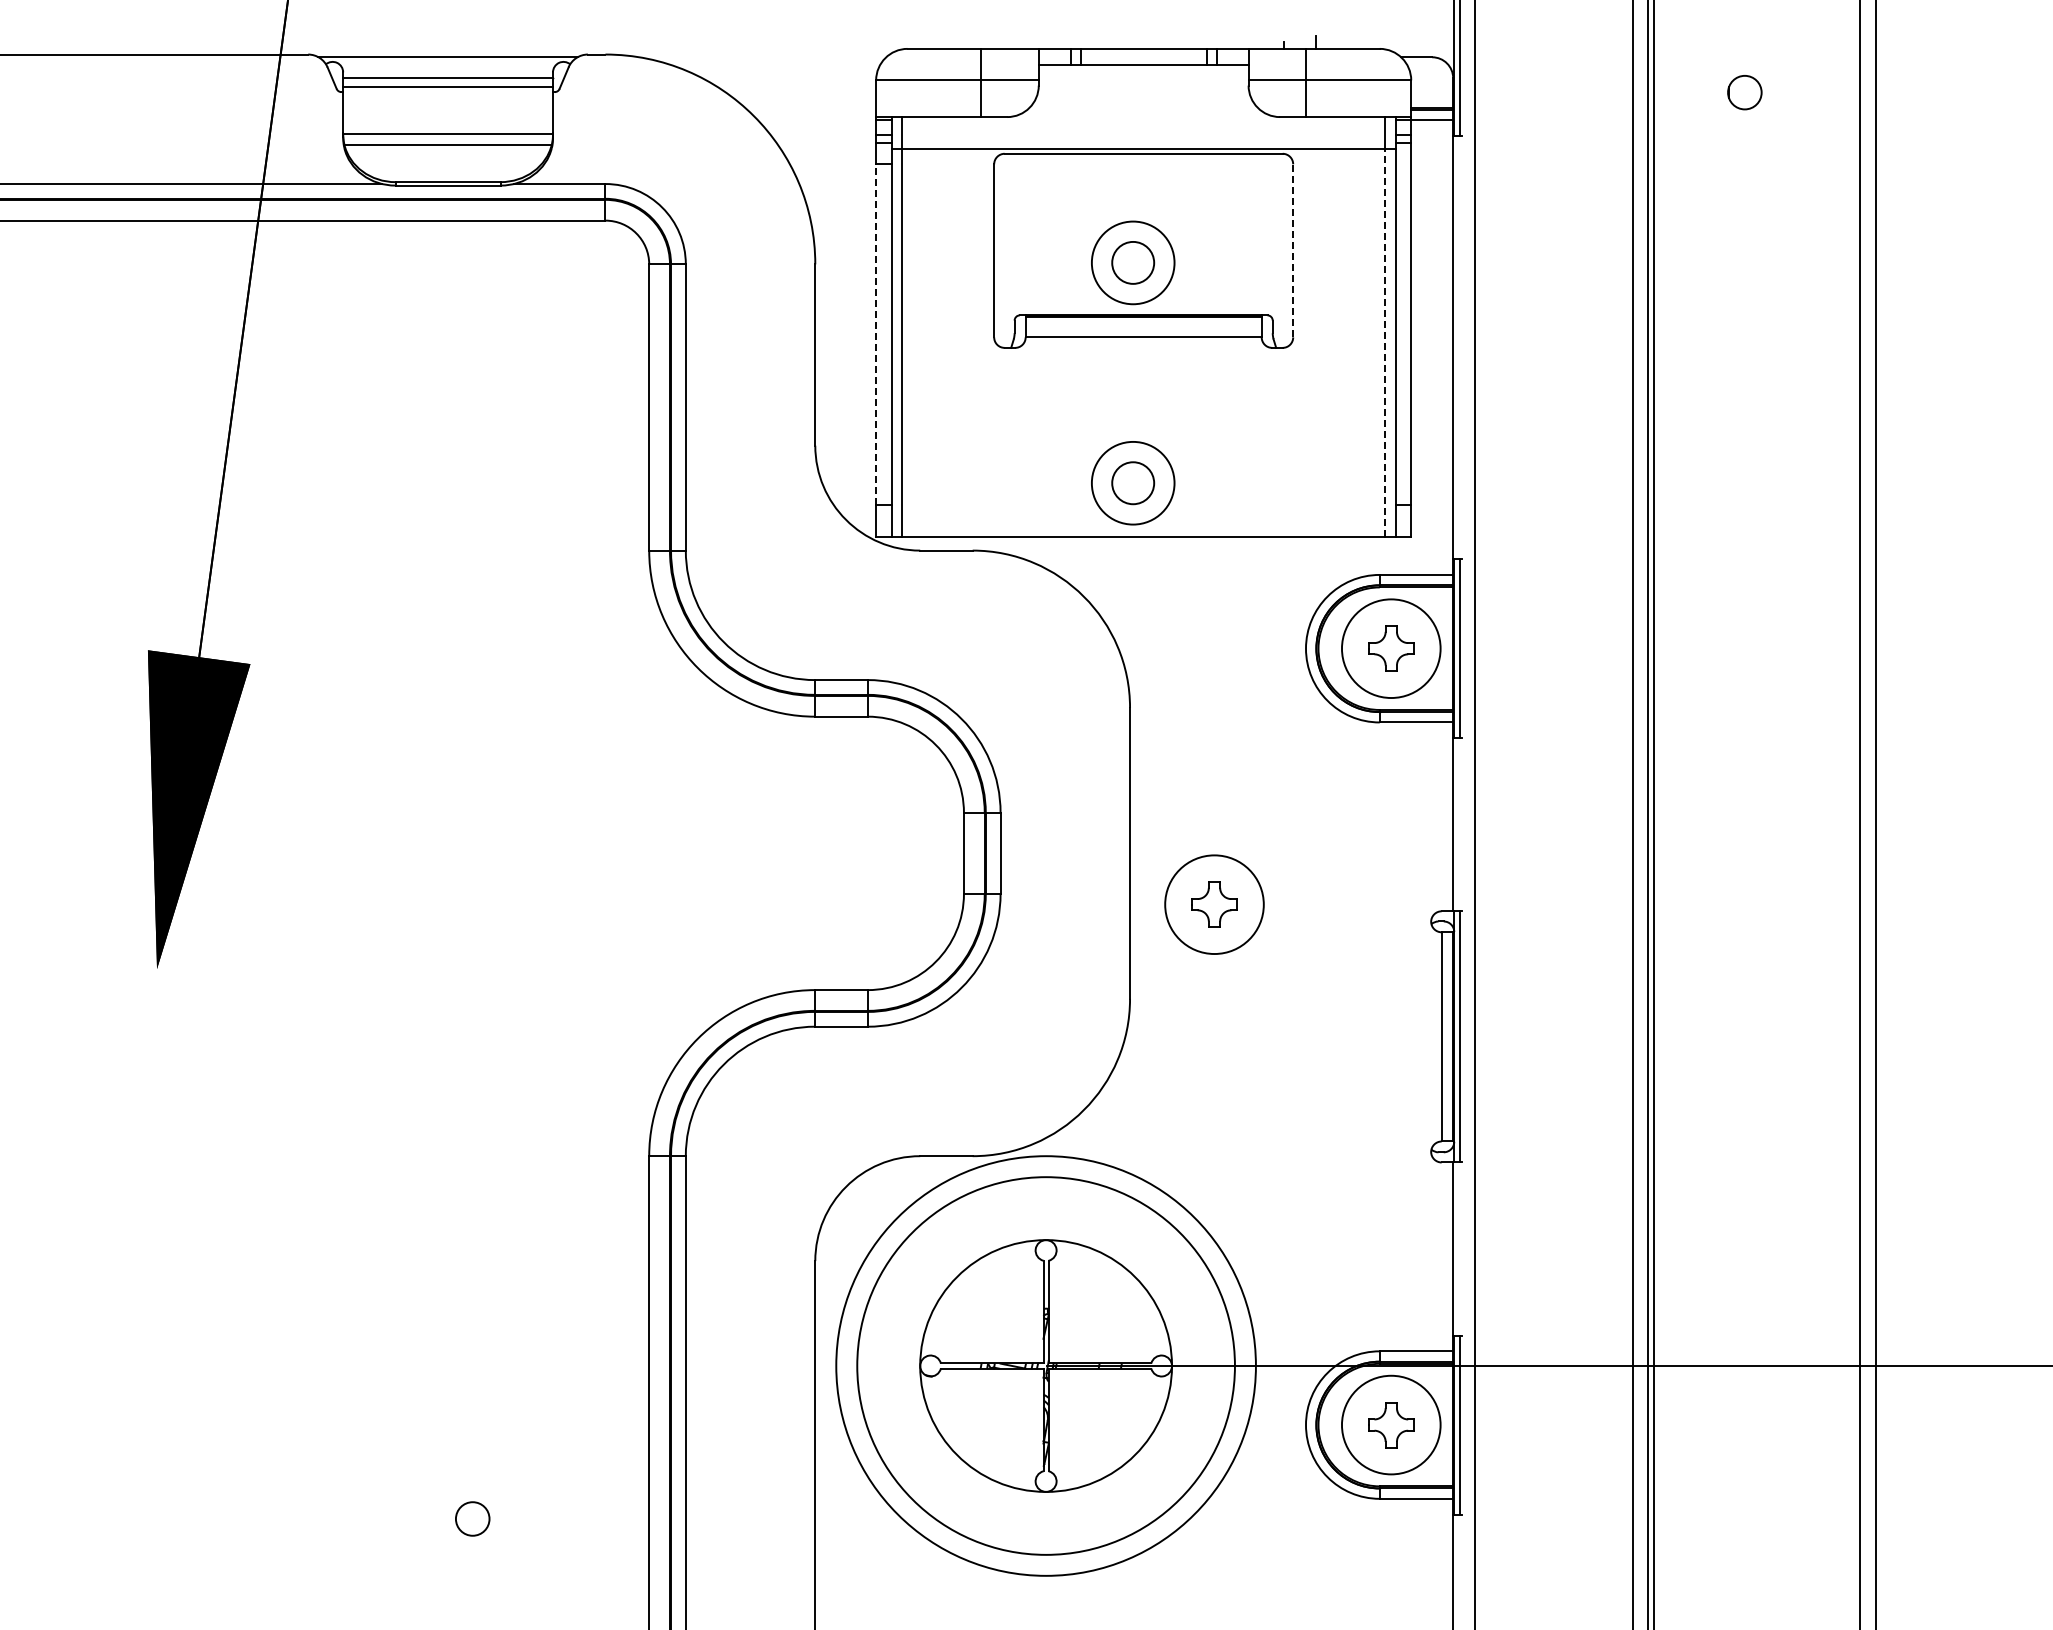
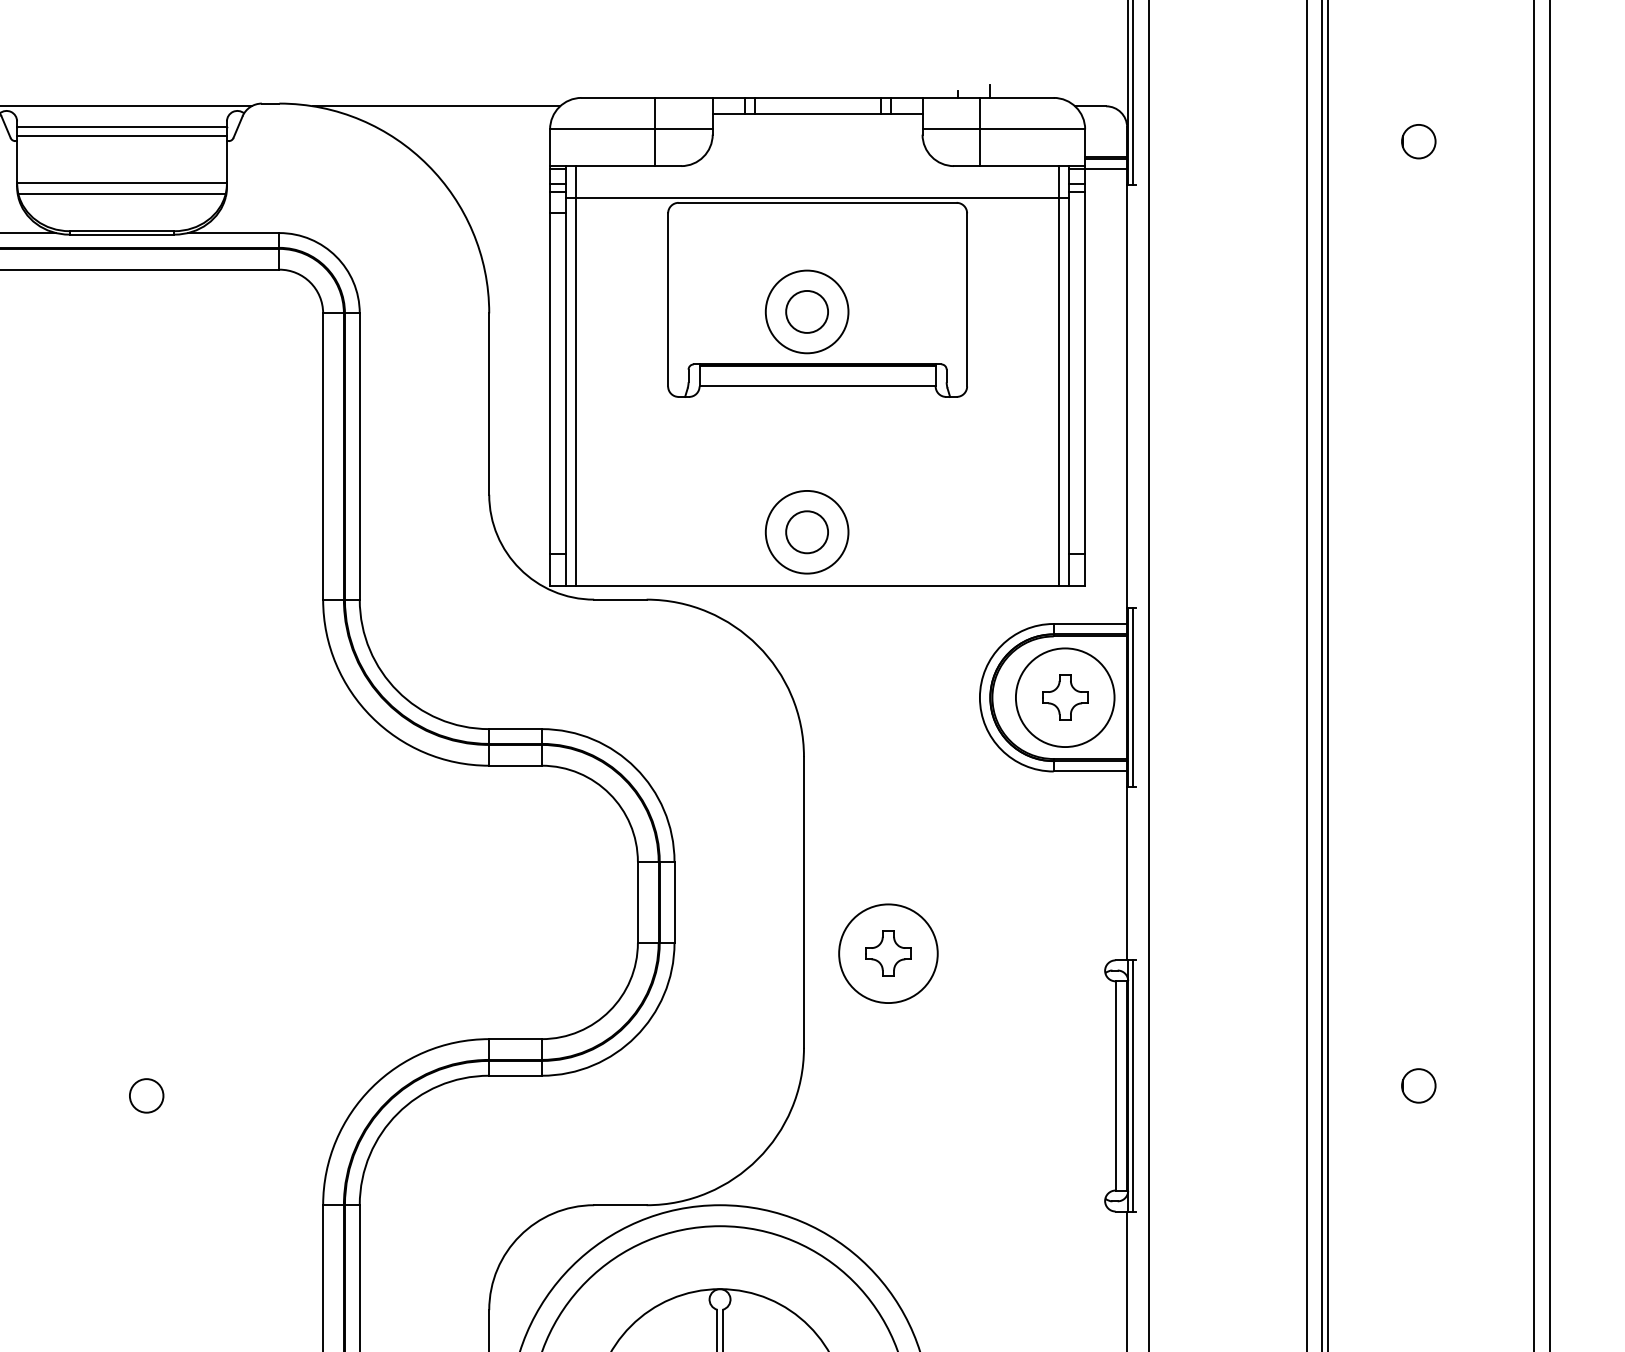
line: (762, 57) -> (436, 106), added
line: (1293, 250) -> (967, 299), dashed -> solid
line: (876, 334) -> (550, 383), dashed -> solid
line: (1385, 342) -> (1059, 391), dashed -> solid
circle: (1744, 1036) -> (1418, 1085), added
circle: (472, 1046) -> (146, 1095), added

